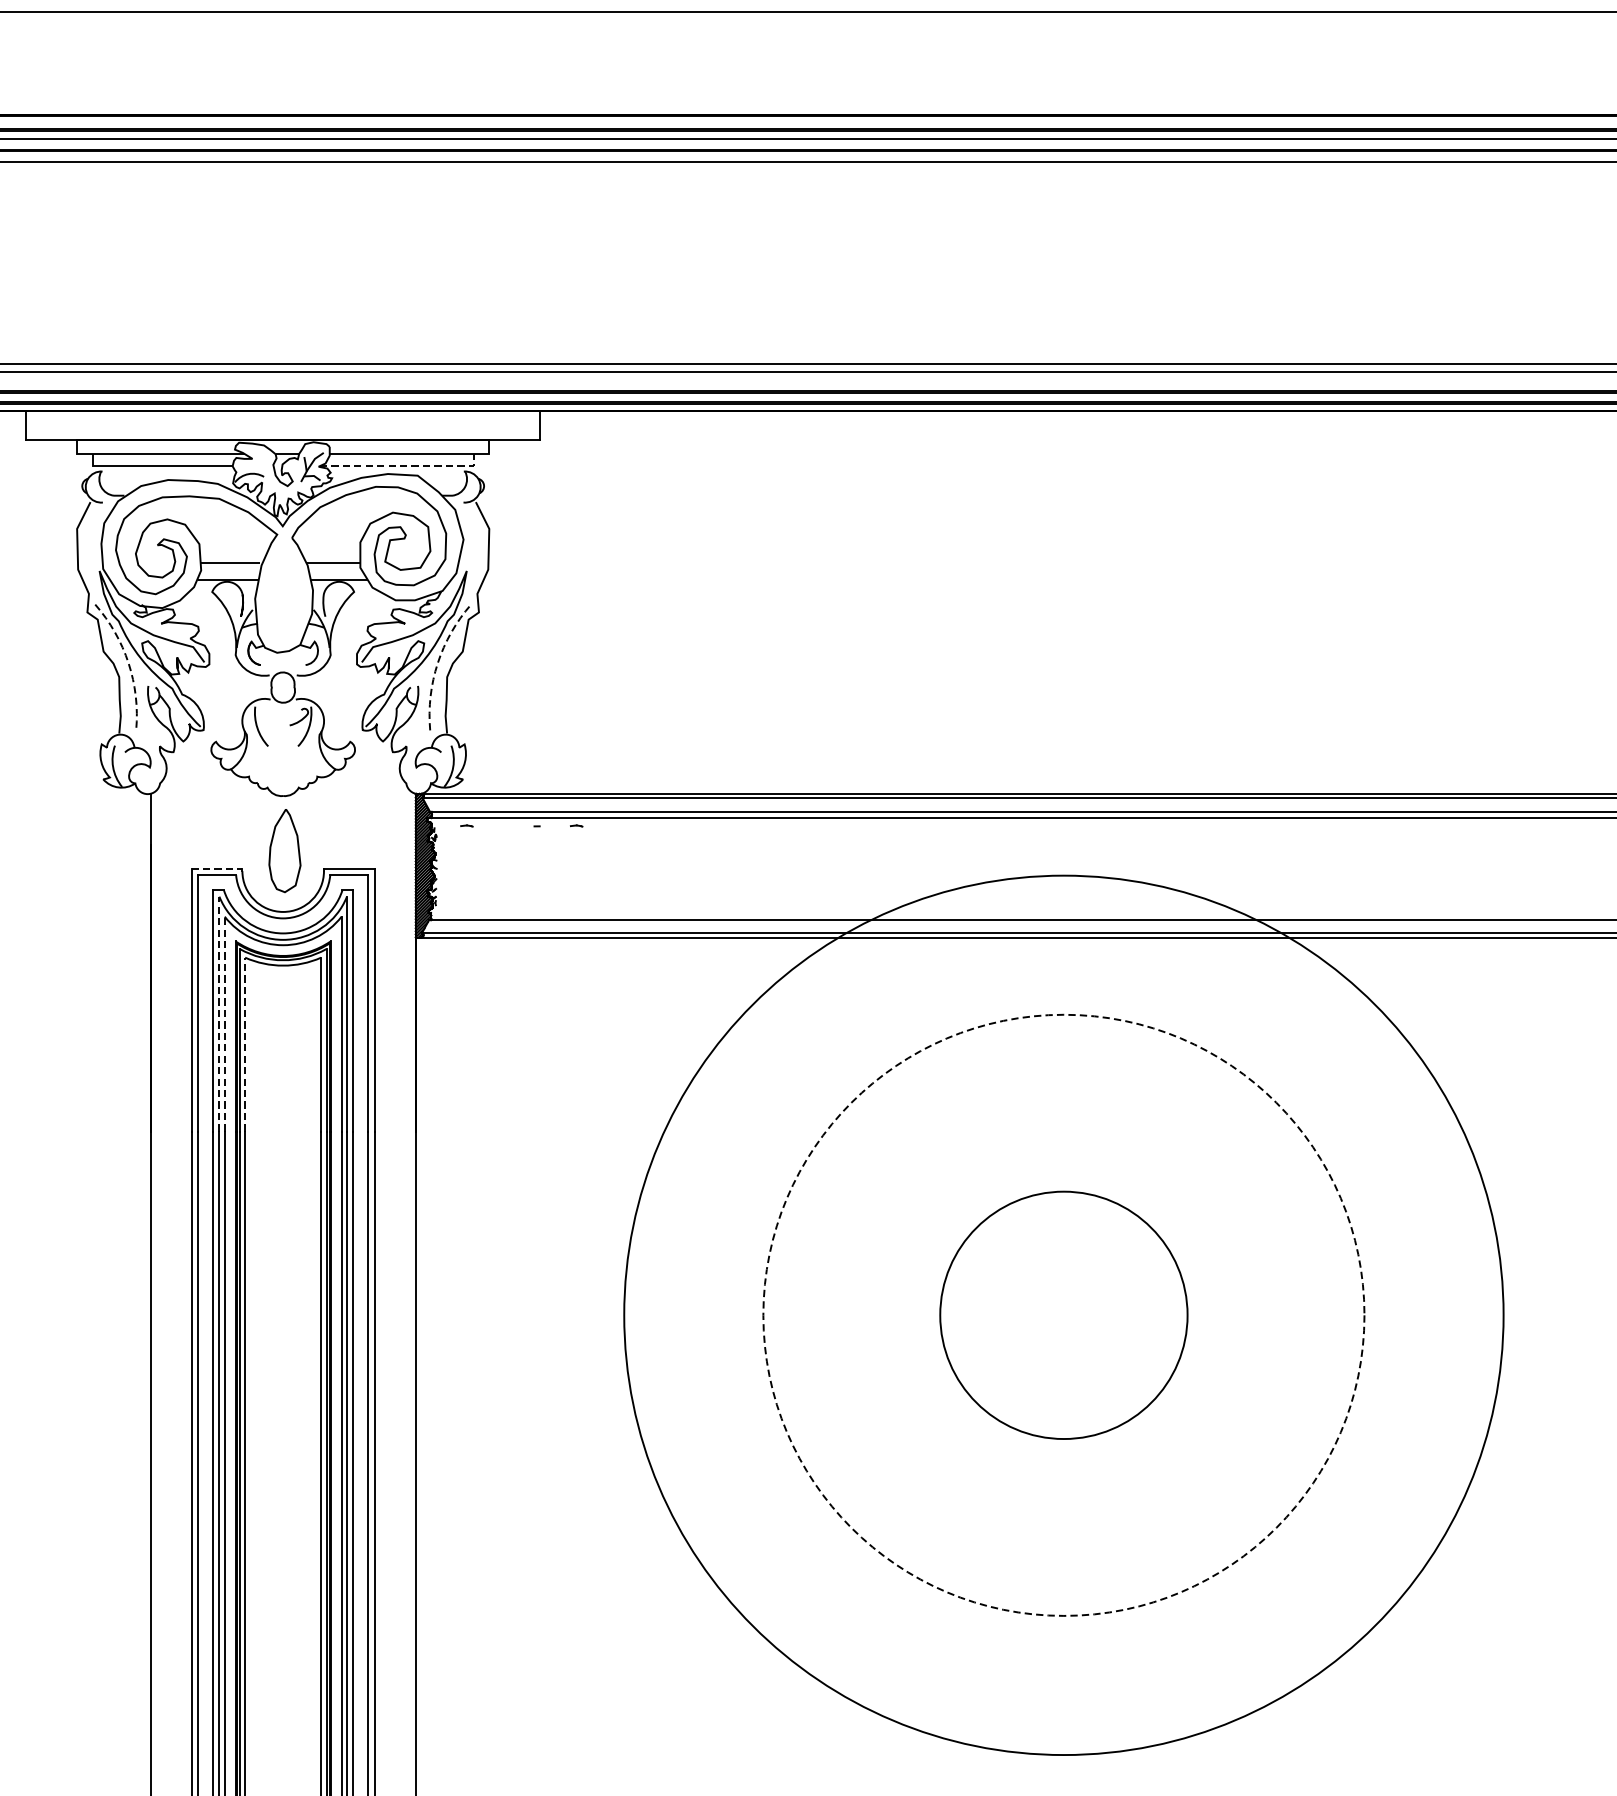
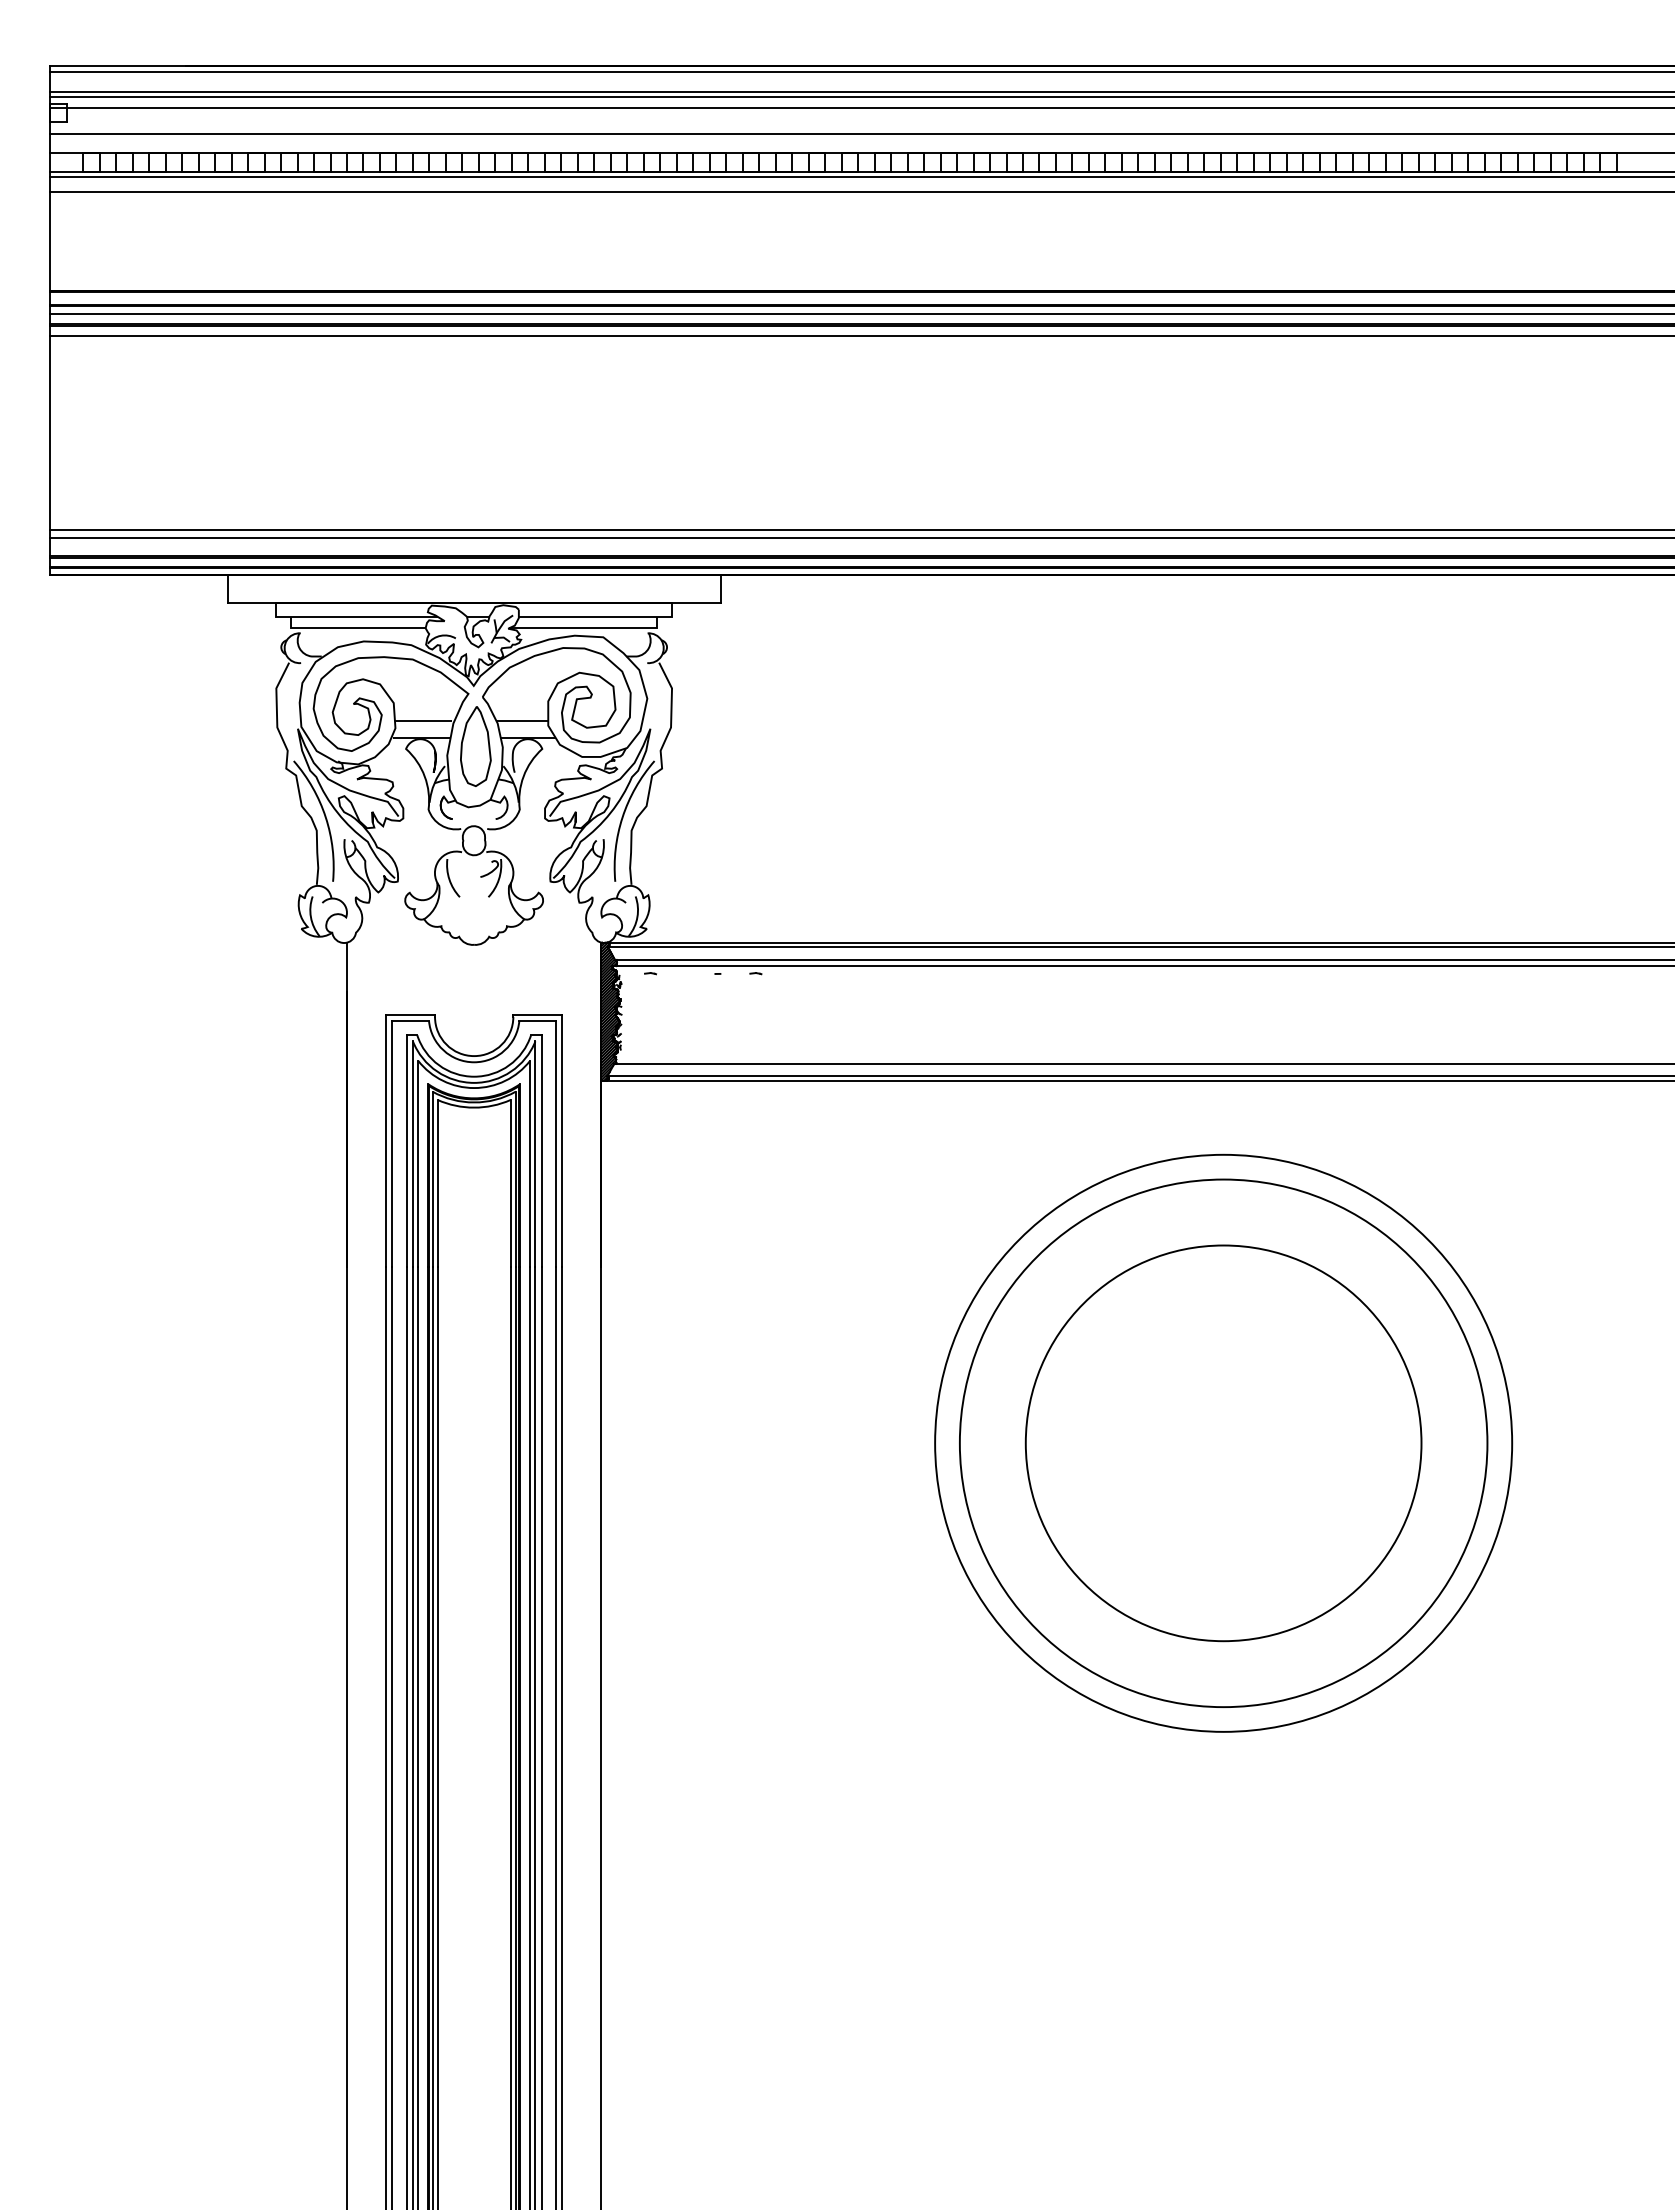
line: (404, 466) -> (590, 628), dashed -> solid
line: (128, 663) -> (325, 817), dashed -> solid
line: (437, 663) -> (622, 817), dashed -> solid
part: (284, 850) -> (475, 746), moved
line: (217, 868) -> (411, 1014), dashed -> solid
line: (218, 1014) -> (412, 1154), dashed -> solid
line: (225, 1023) -> (418, 1163), dashed -> solid
line: (244, 1044) -> (437, 1183), dashed -> solid
circle: (1063, 1314) -> (1223, 1442), dashed -> solid
circle: (1063, 1315) -> (1223, 1443), size x0.62
circle: (1063, 1315) -> (1223, 1443), size x1.67

